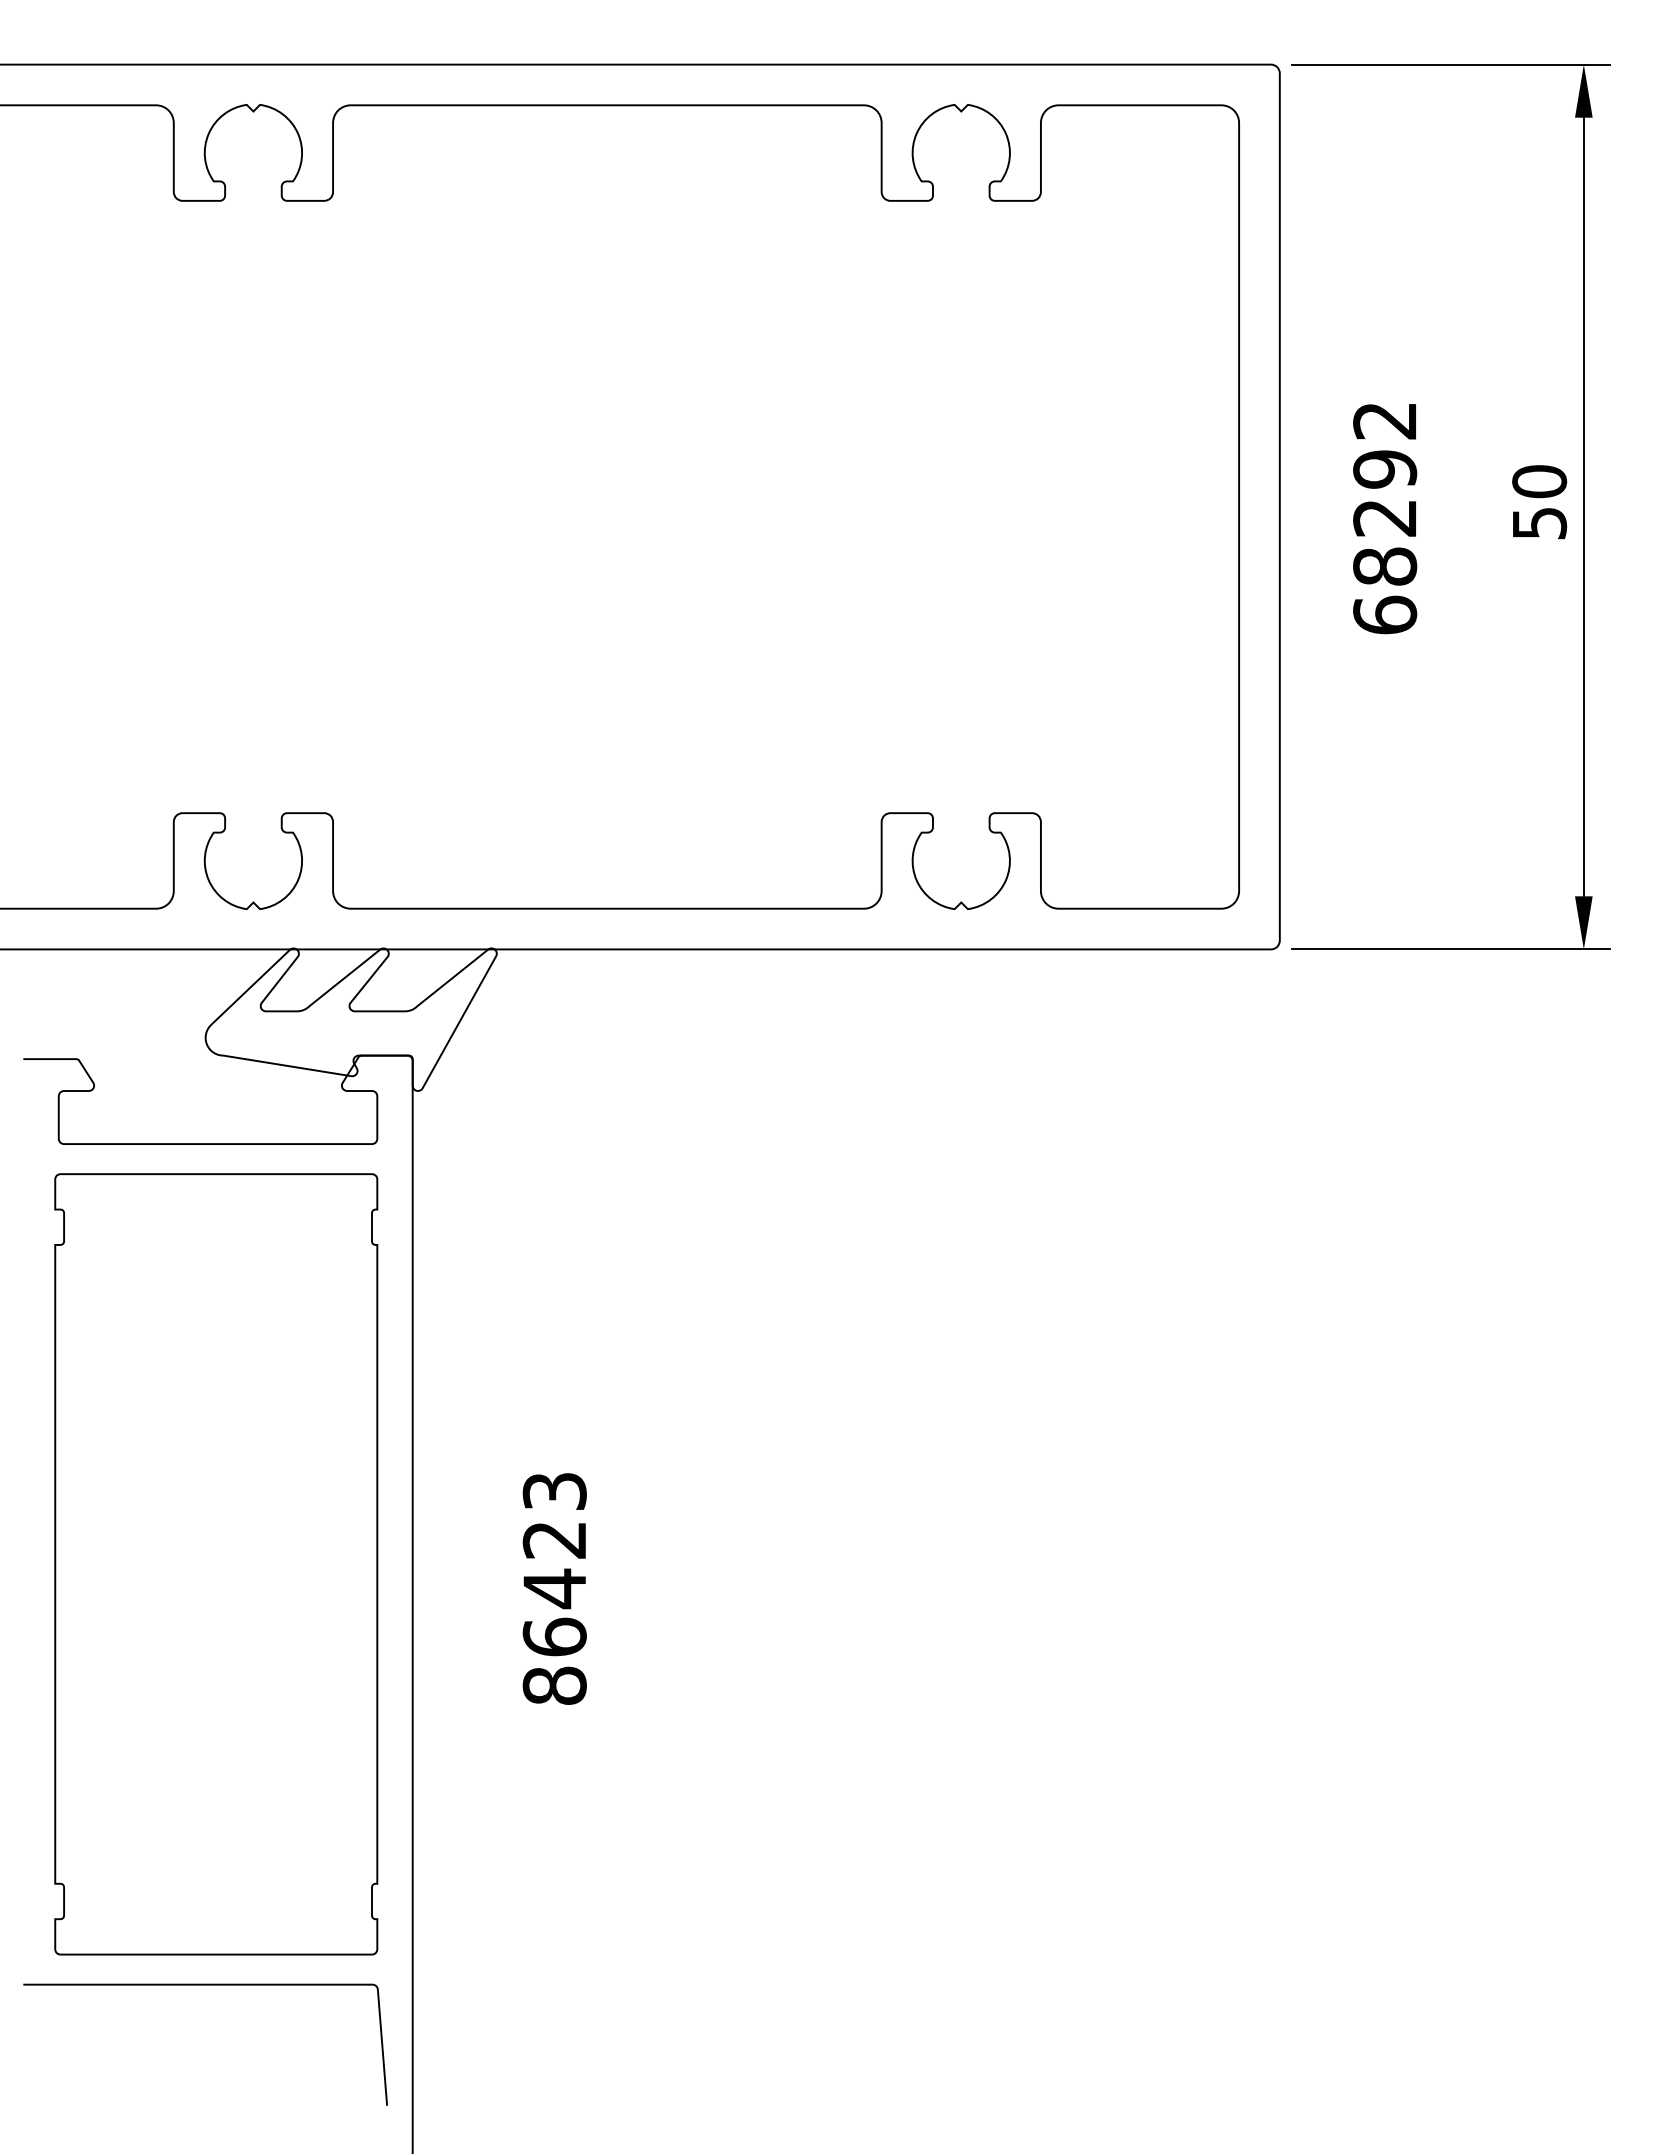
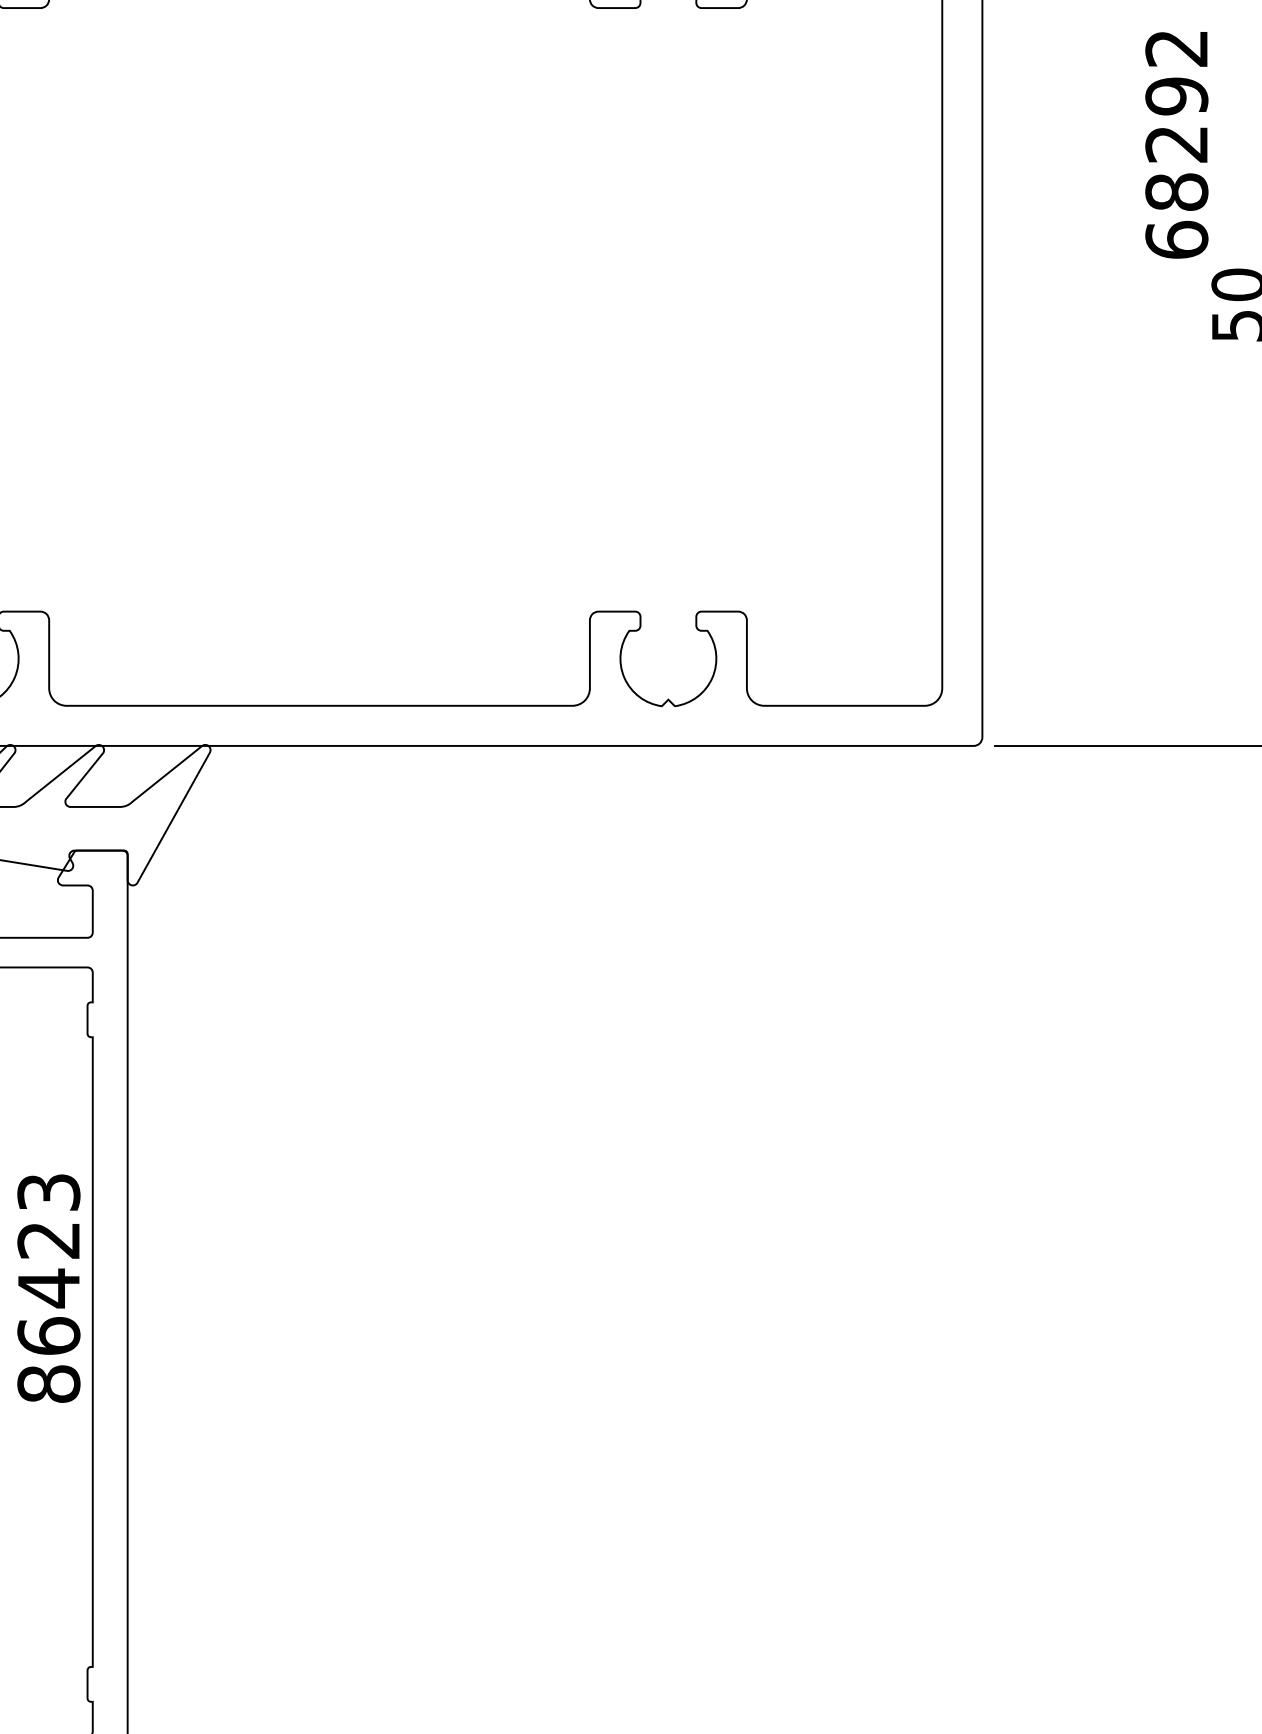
text: (1385, 519) -> (1177, 145), moved
text: (554, 1588) -> (48, 1288), moved

